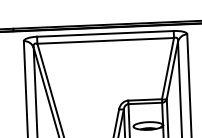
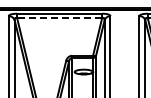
line: (105, 41) -> (59, 18), solid -> dashed

